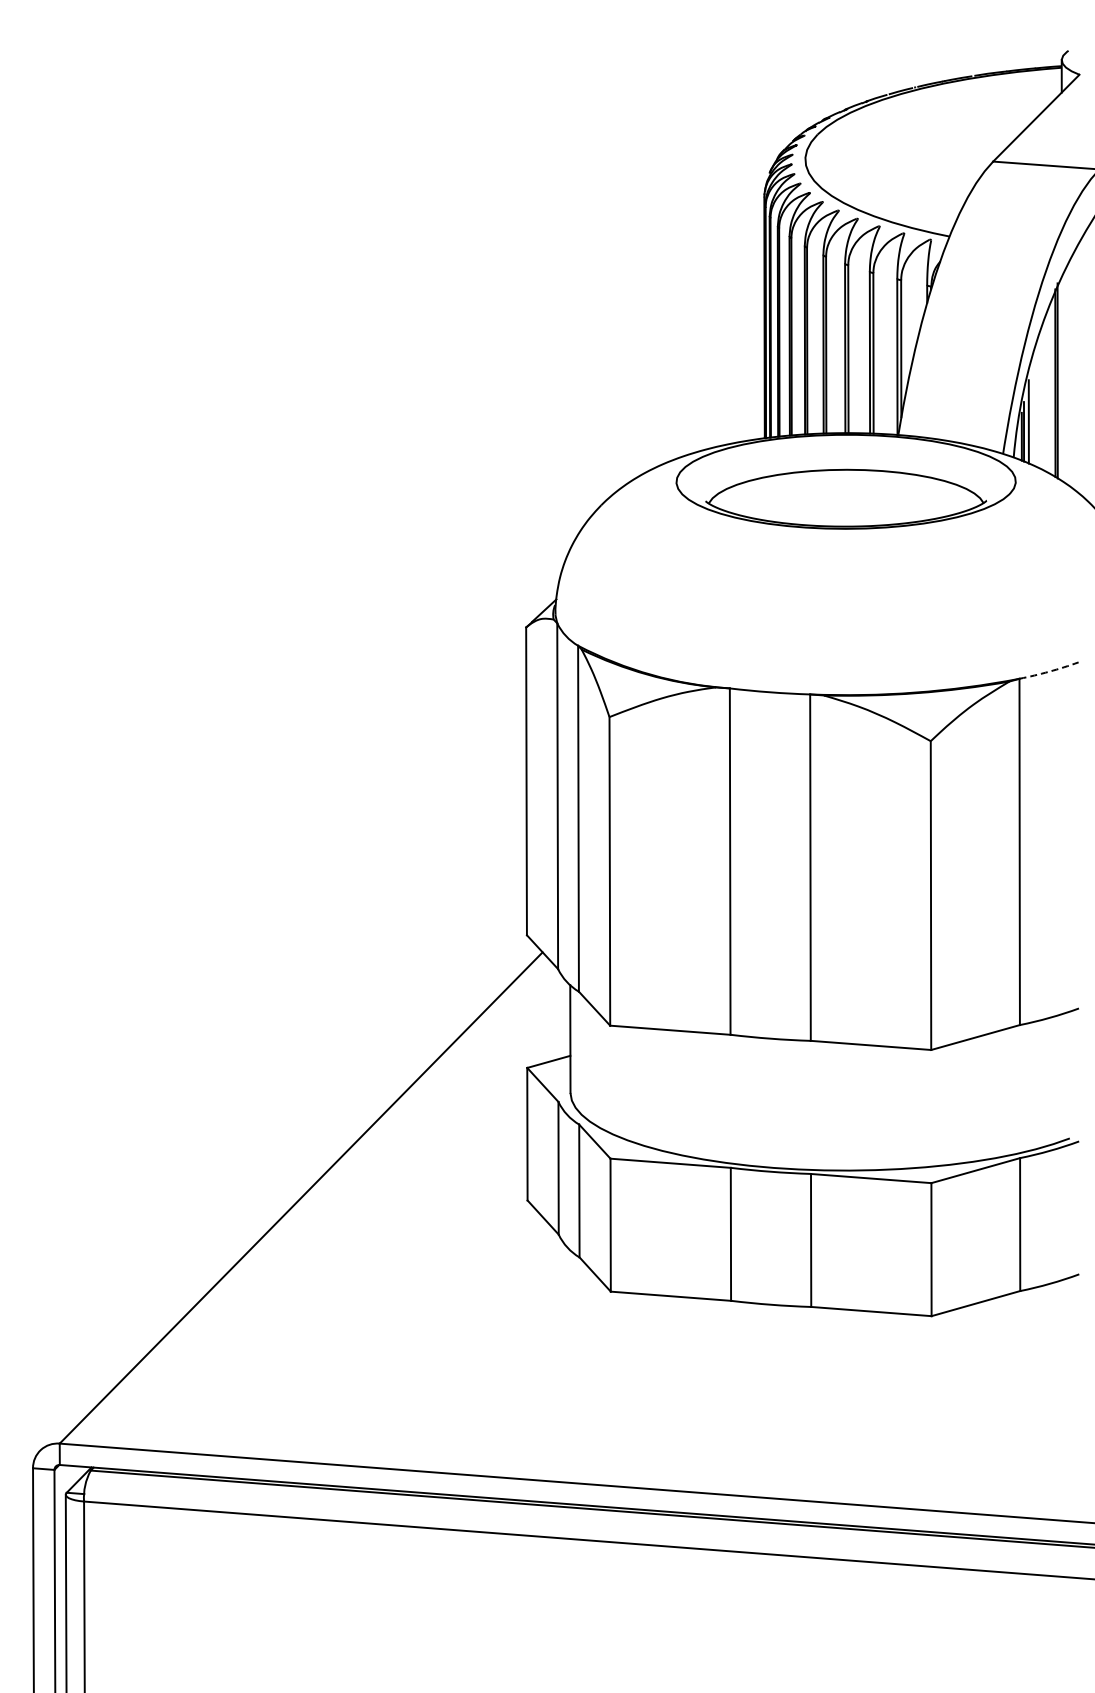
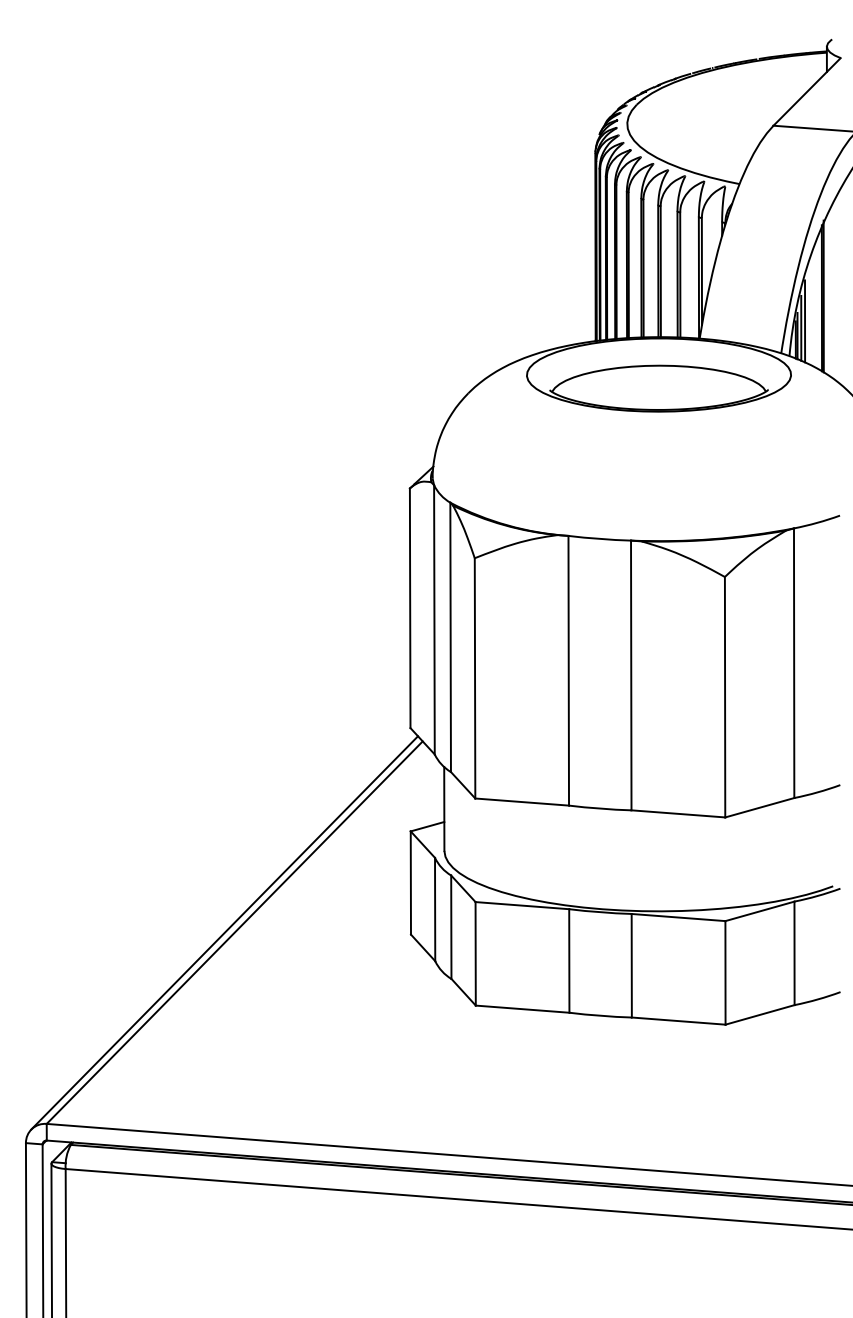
line: (1033, 412) -> (804, 321), added
arc: (1049, 671) -> (817, 522), dashed -> solid
line: (288, 1197) -> (224, 932), added

